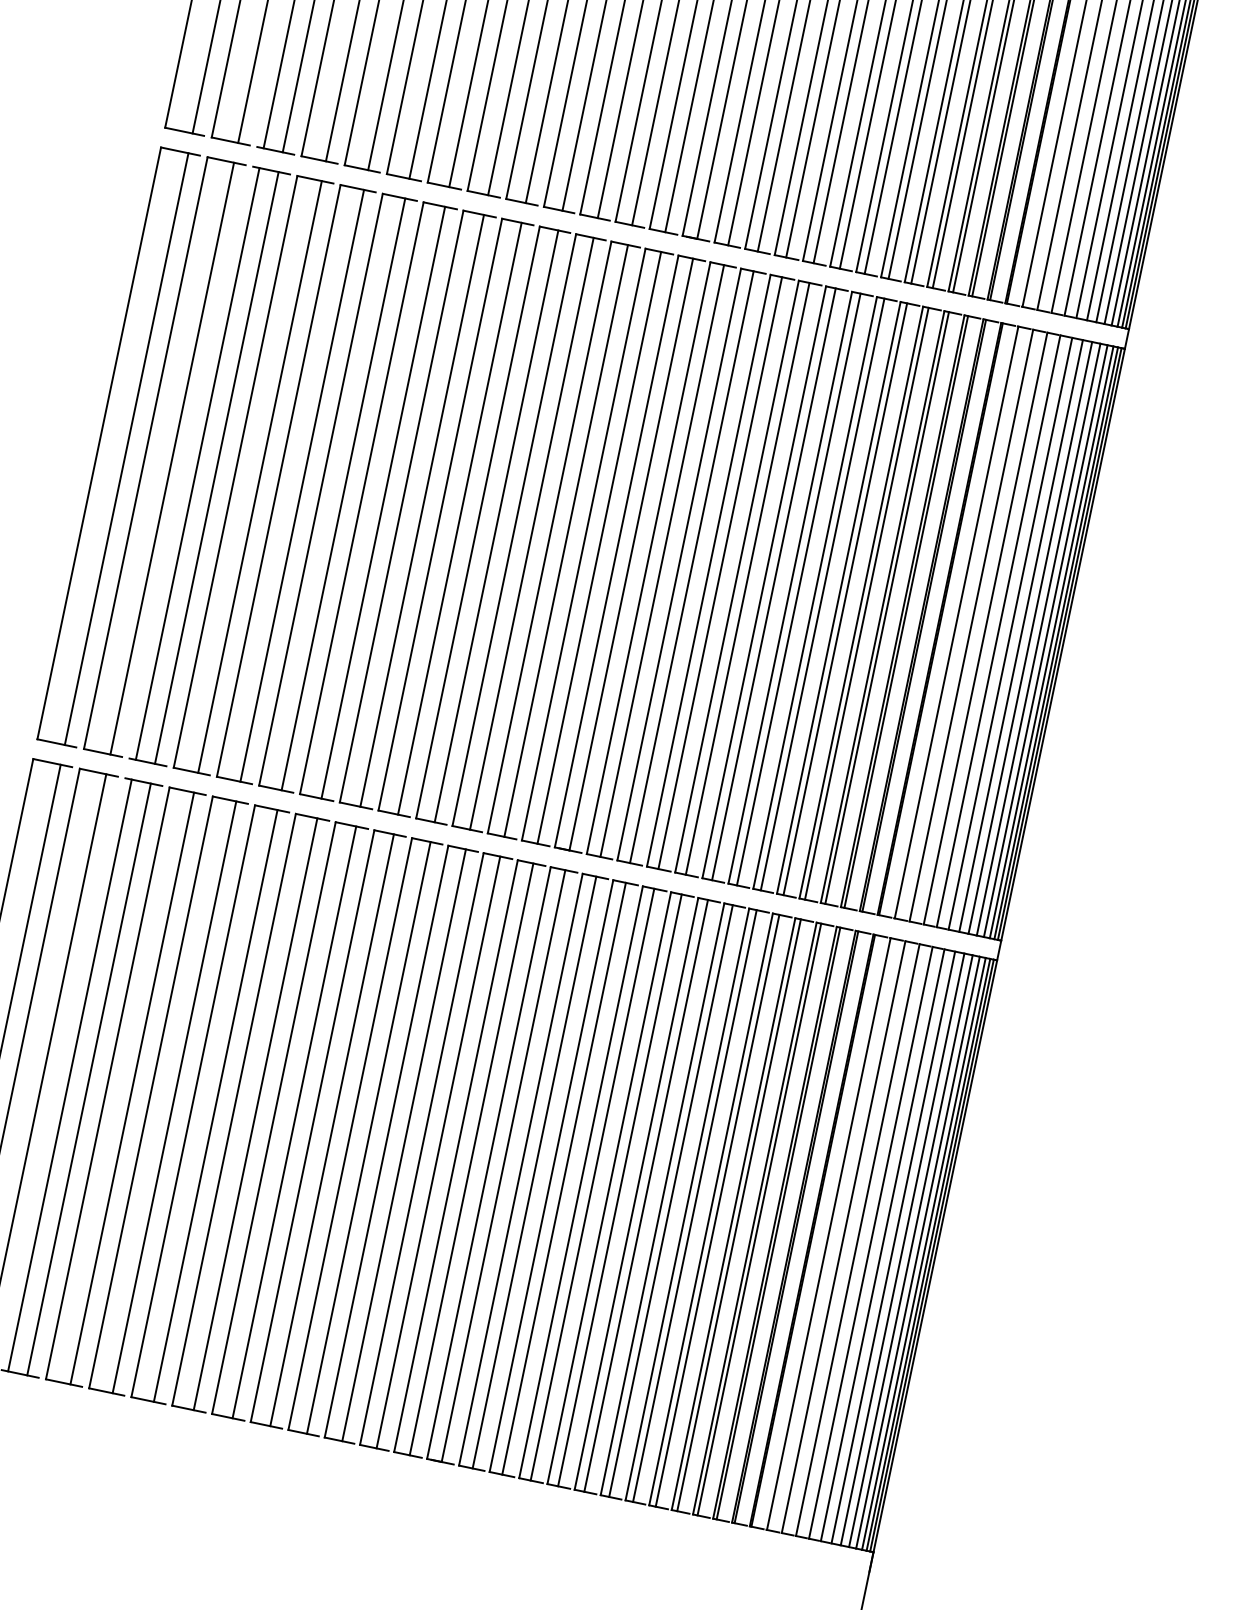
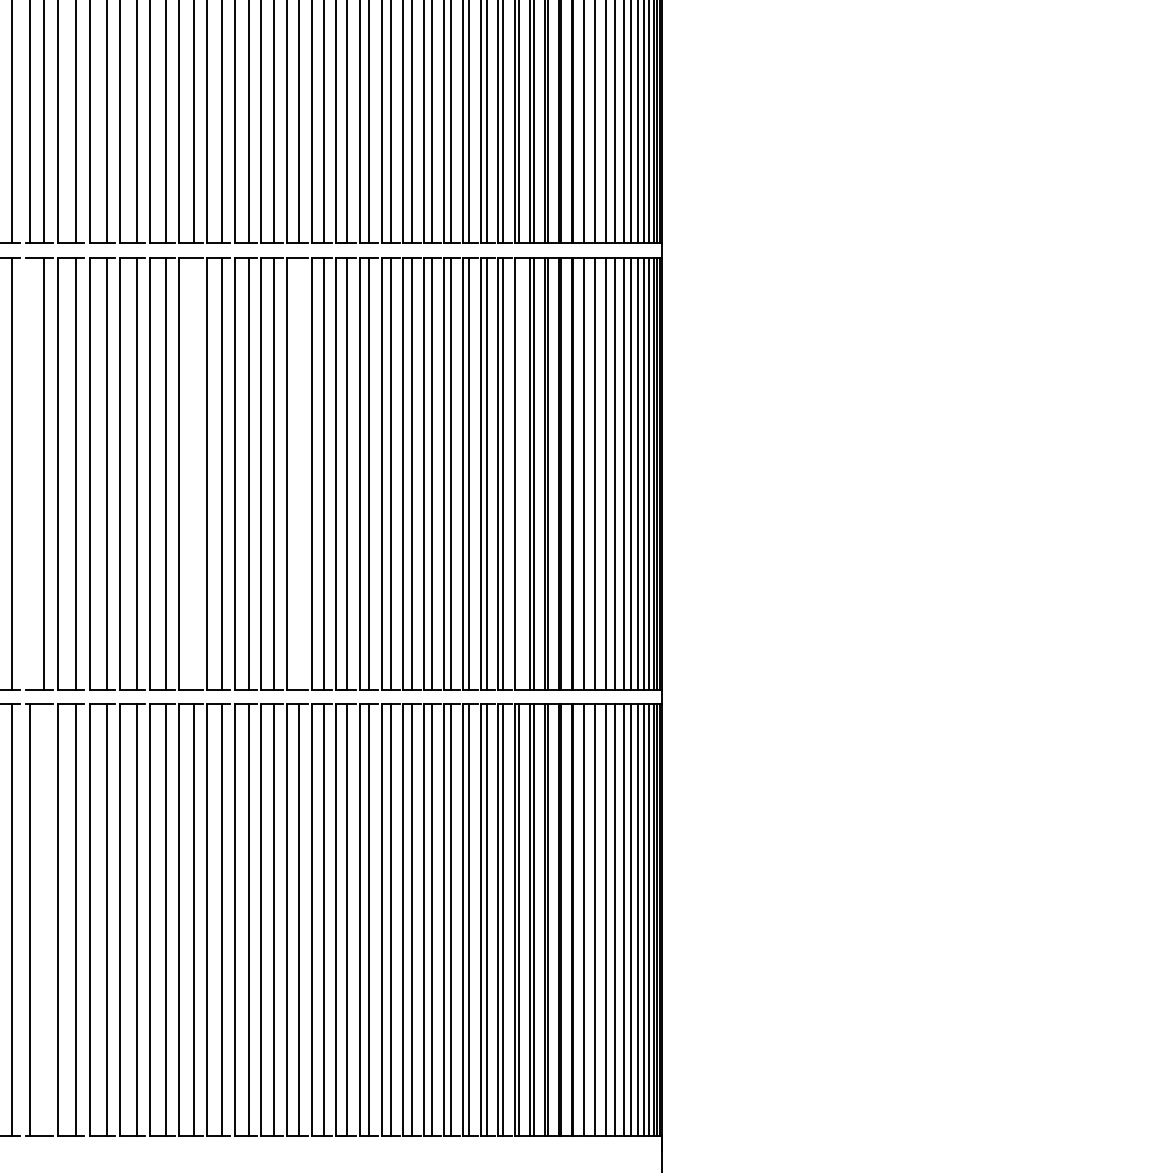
line: (197, 463) -> (30, 473), removed
line: (422, 510) -> (194, 473), removed
line: (566, 540) -> (299, 473), removed
line: (866, 603) -> (518, 473), removed
line: (89, 1079) -> (44, 920), removed

